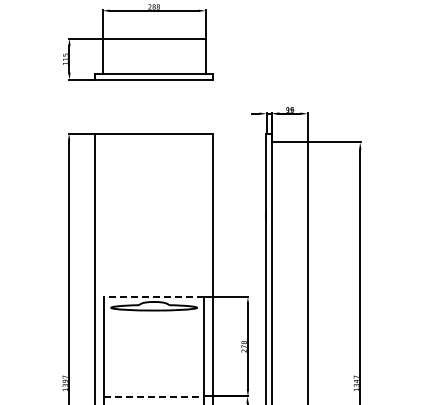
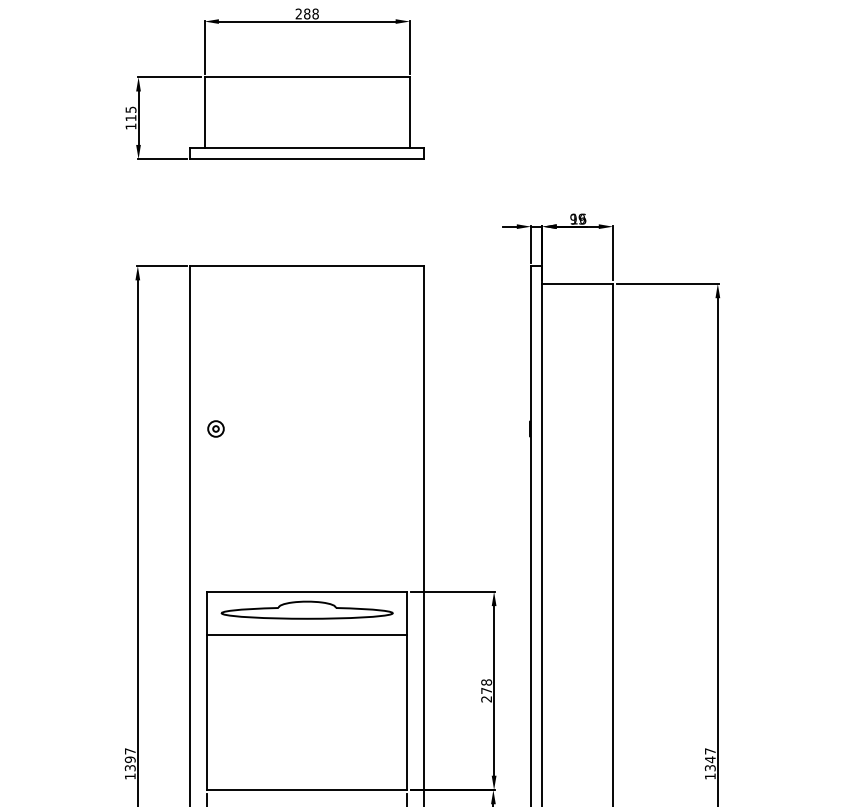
part: (108, 215) -> (216, 429), added
line: (153, 297) -> (305, 592), dashed -> solid
line: (154, 318) -> (307, 634), added
line: (154, 396) -> (307, 790), dashed -> solid

